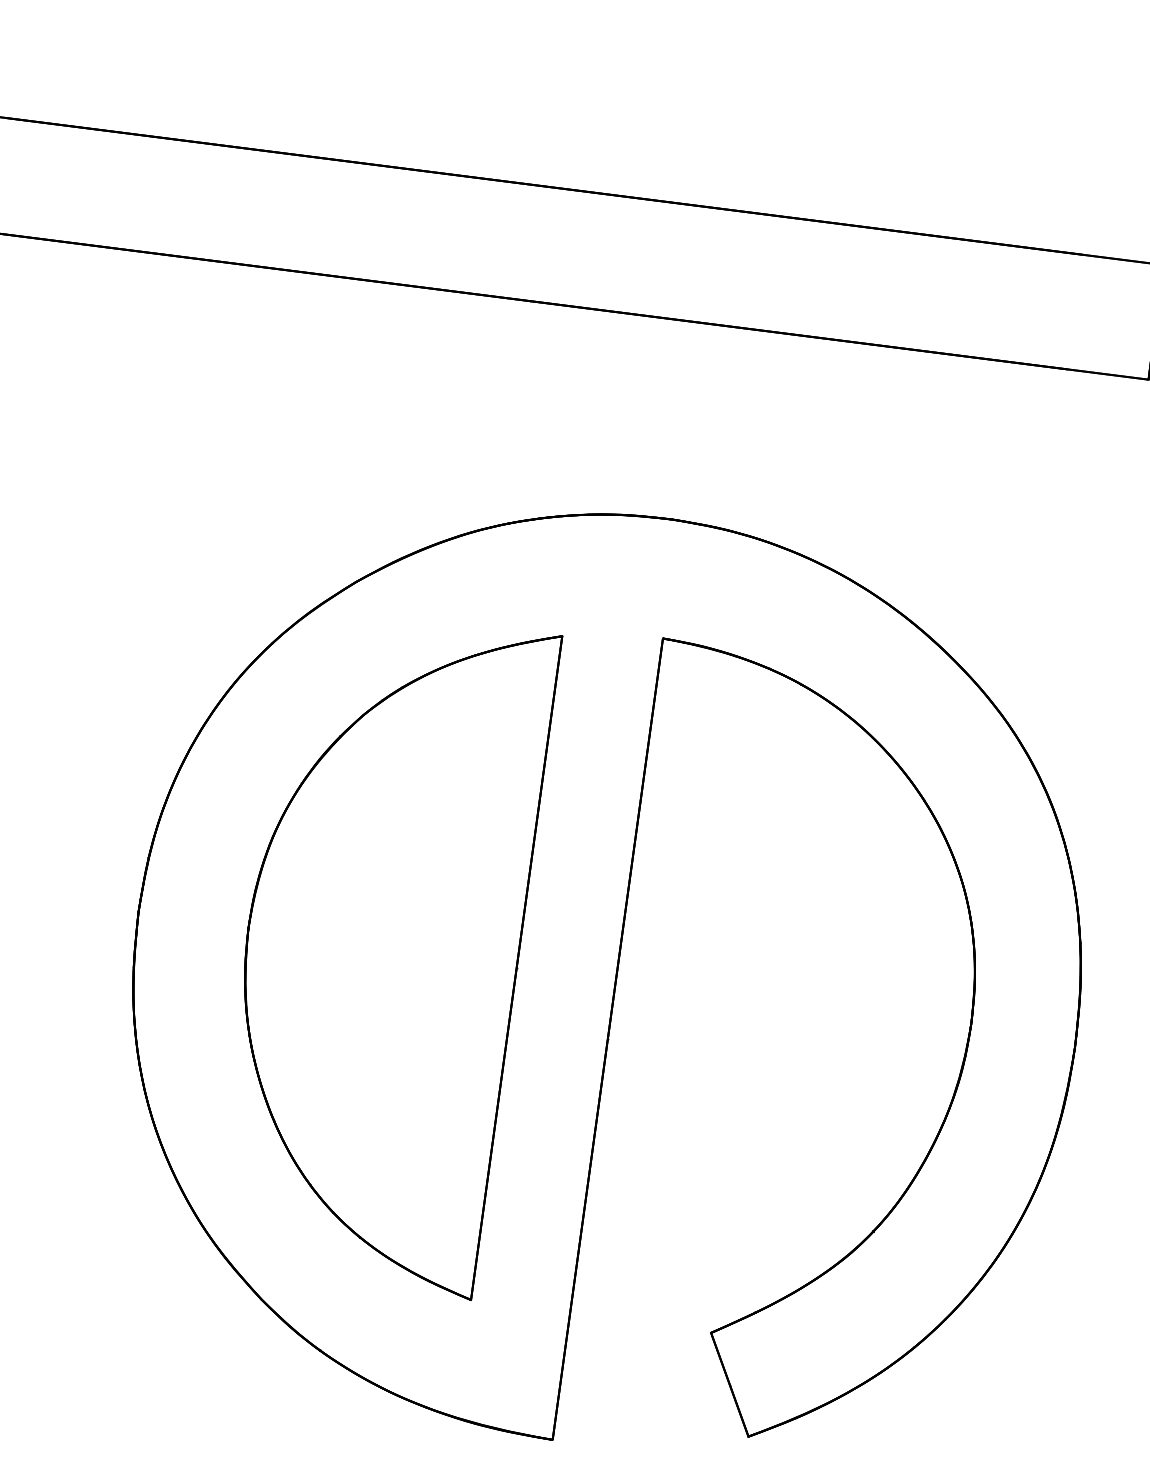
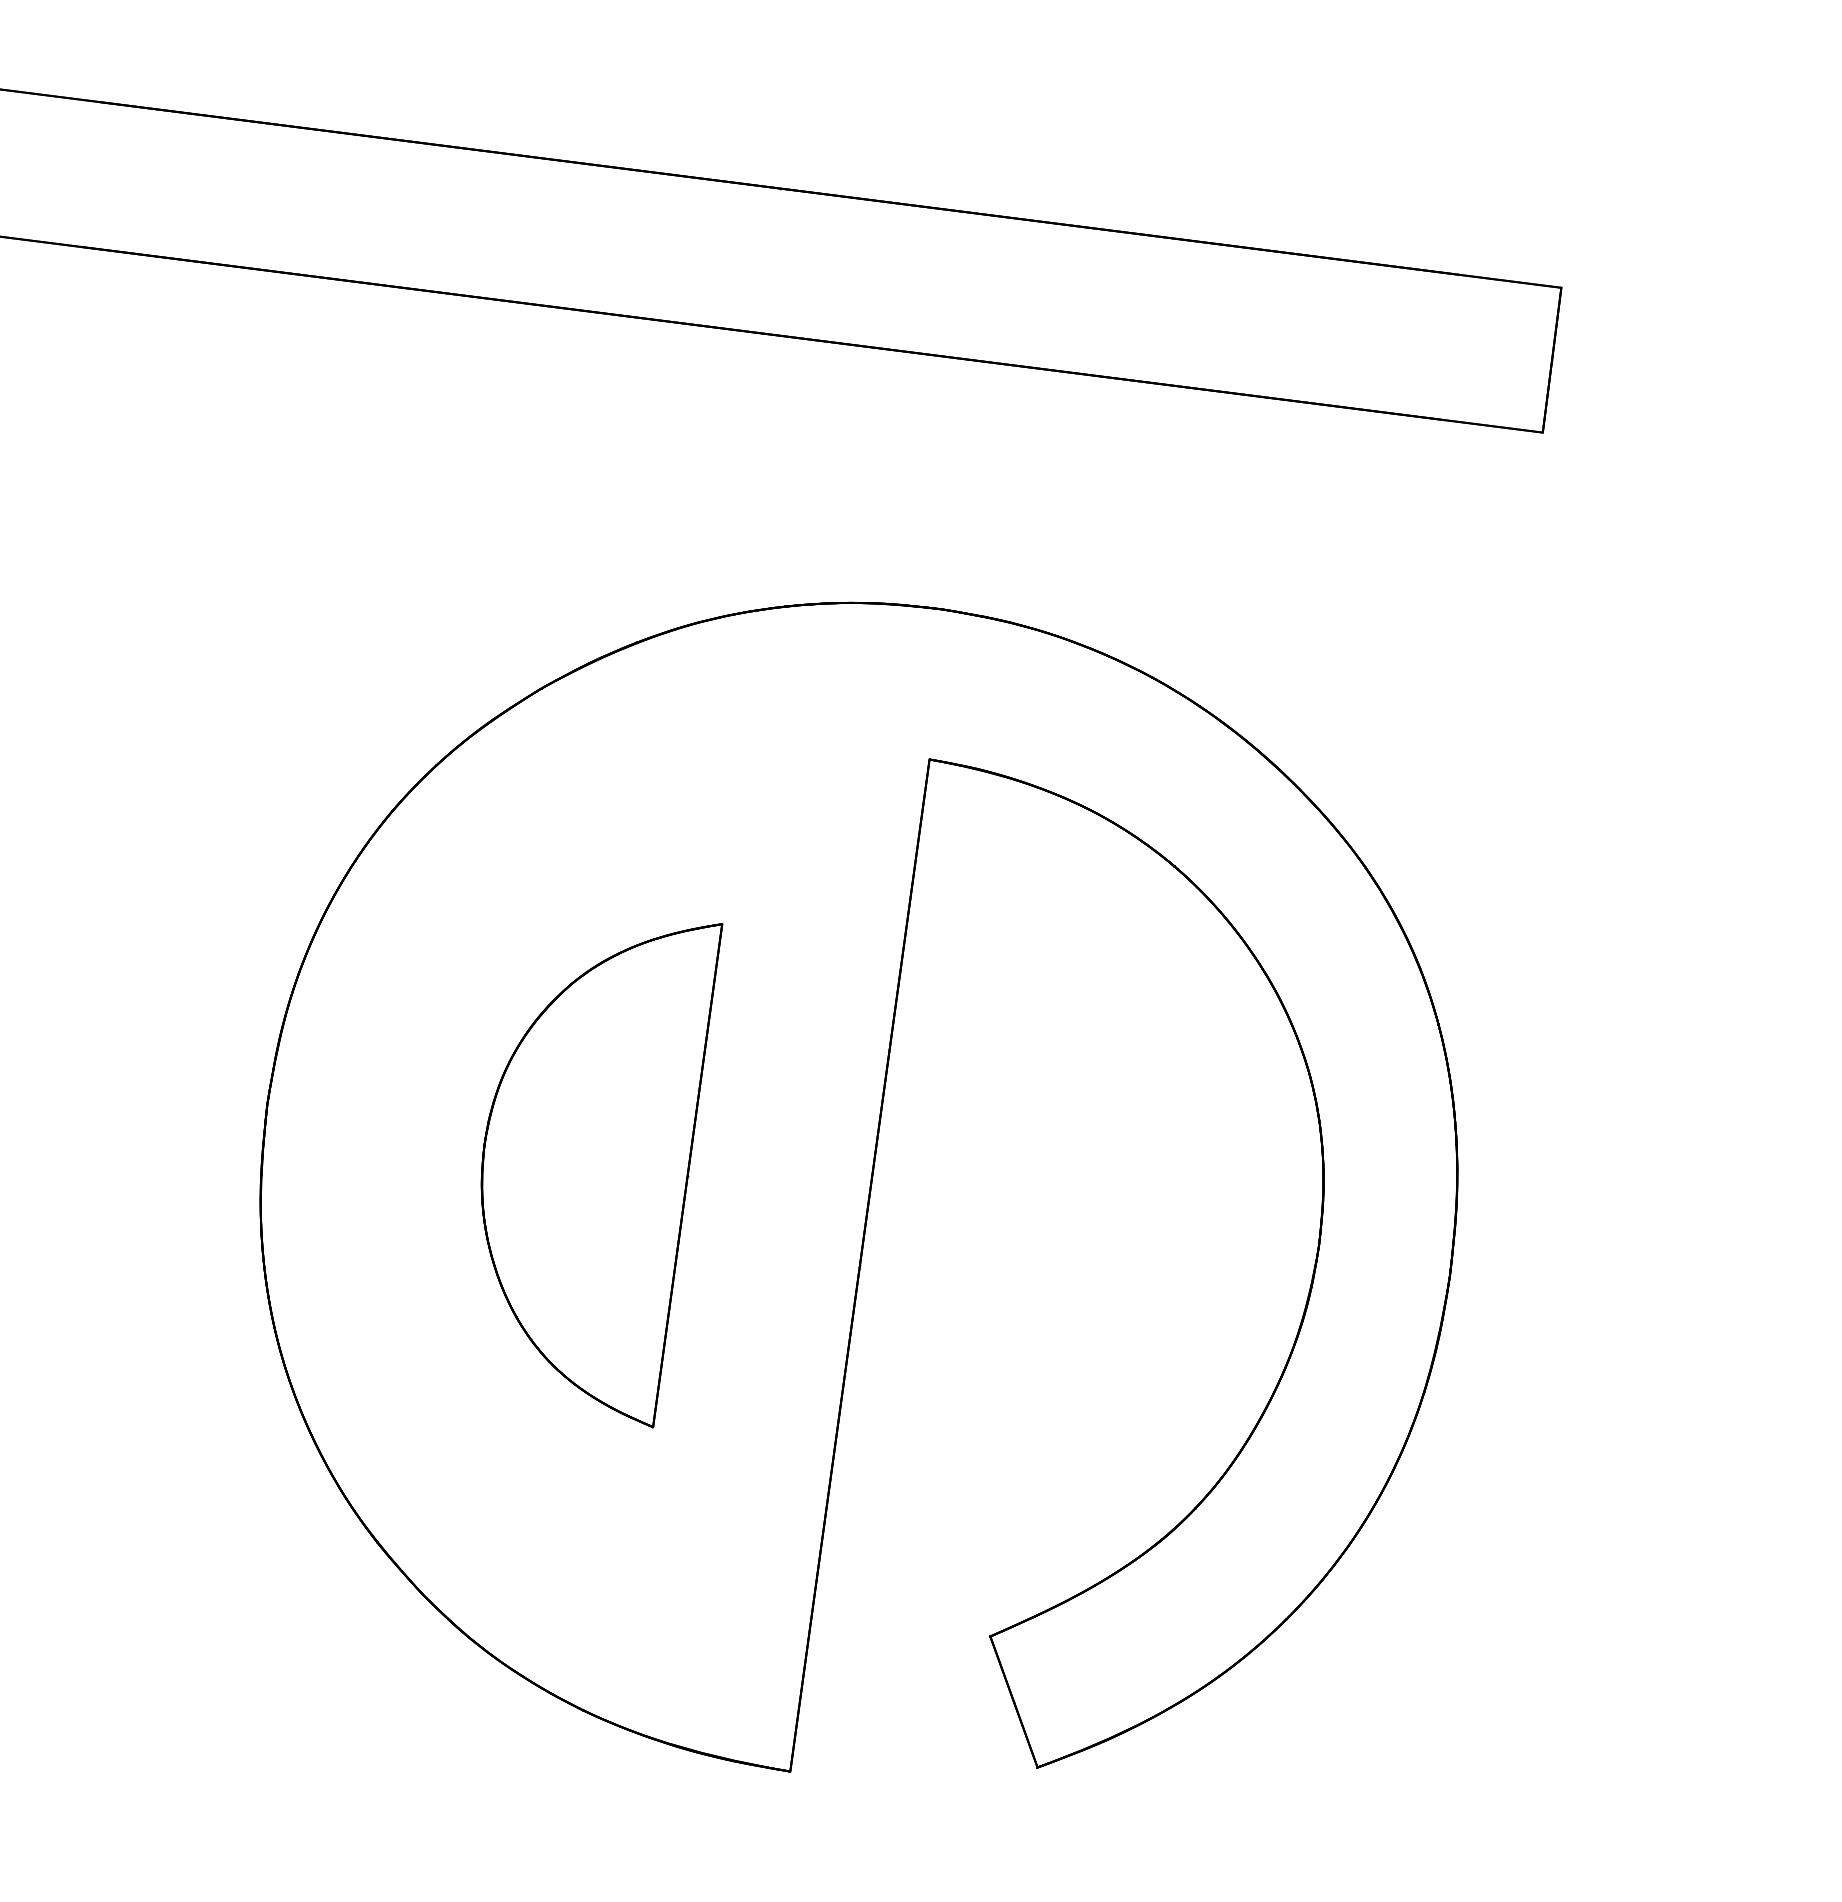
part: (403, 967) -> (601, 1175), size x0.6

